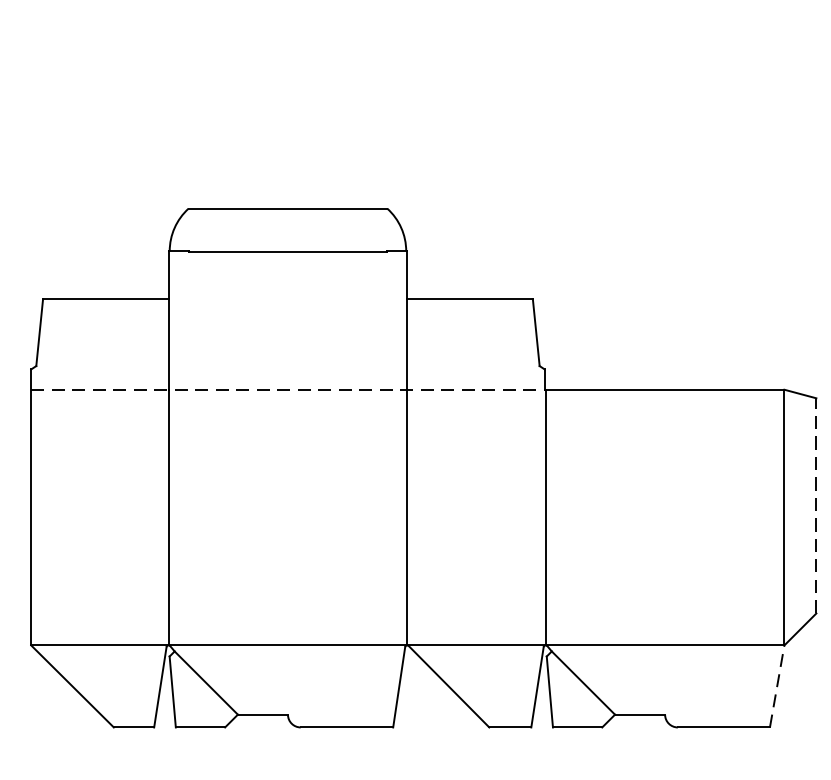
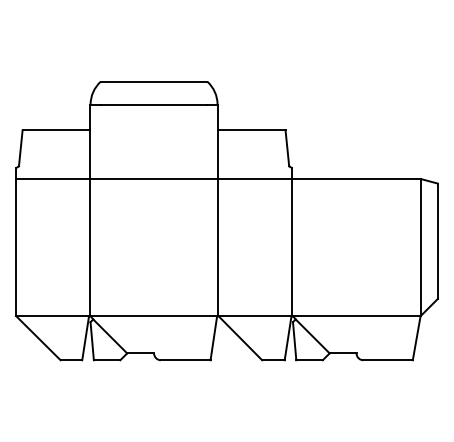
line: (288, 388) -> (154, 178), dashed -> solid
line: (815, 506) -> (437, 241), dashed -> solid
line: (776, 685) -> (416, 337), dashed -> solid

